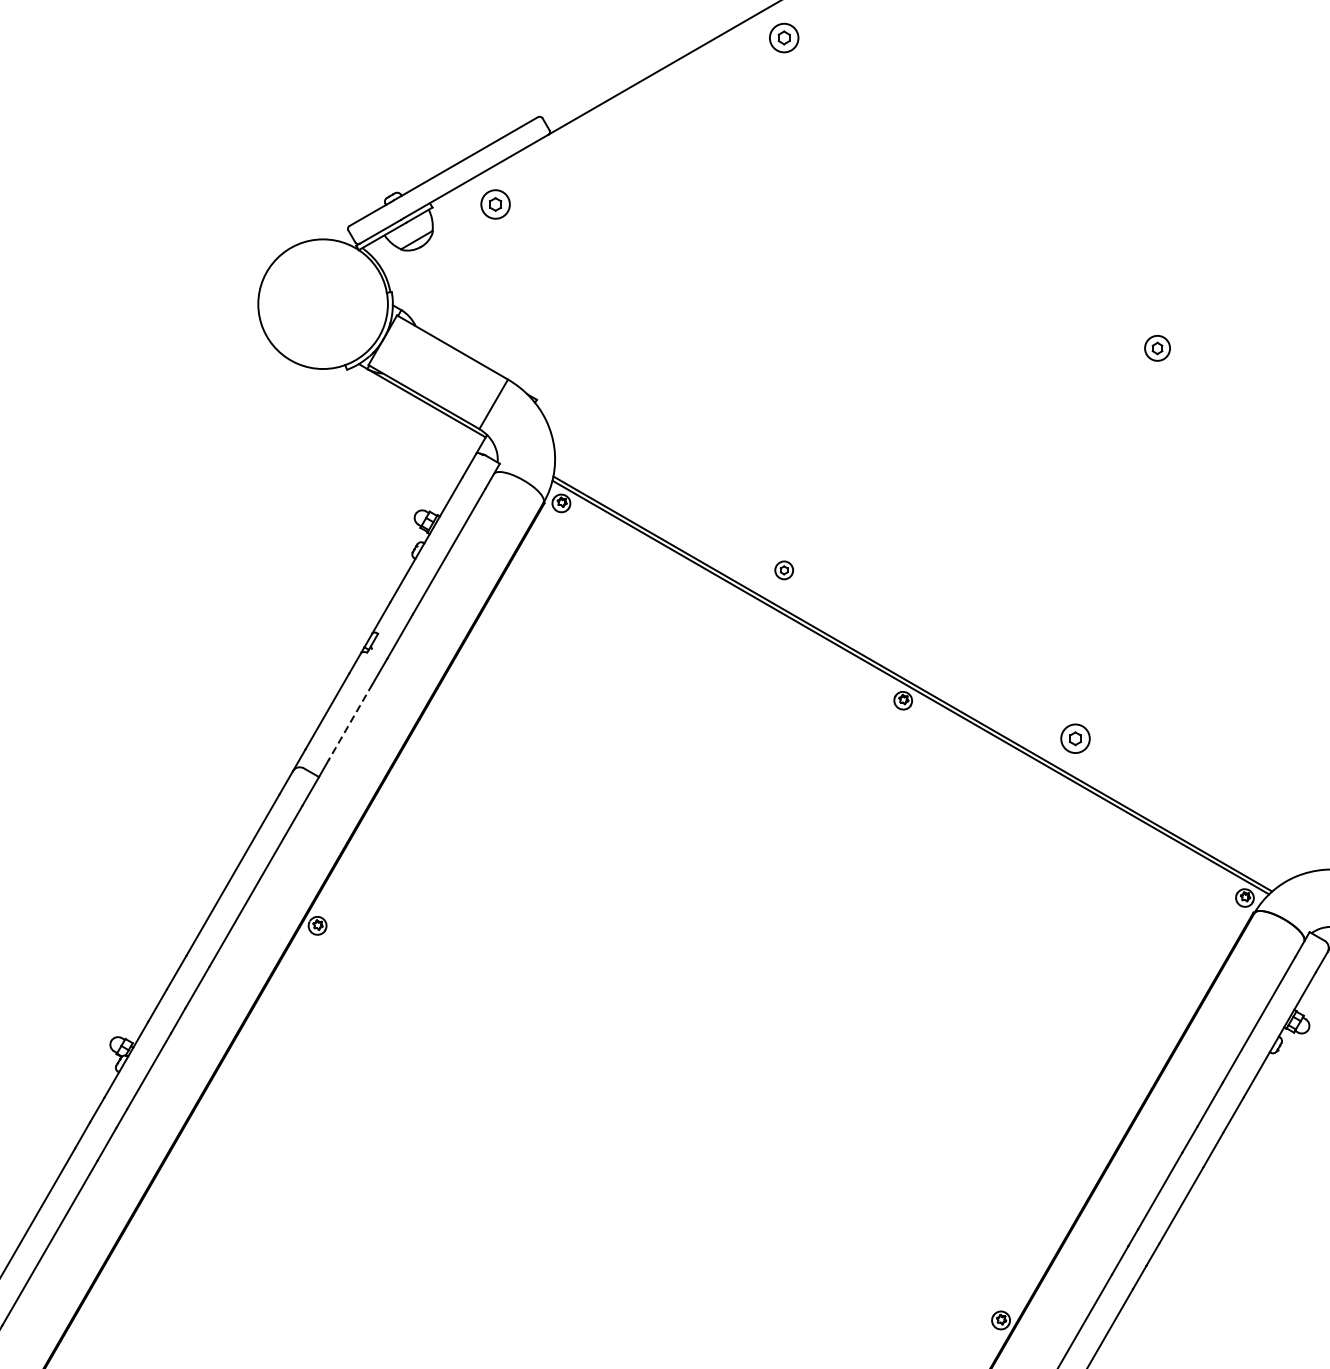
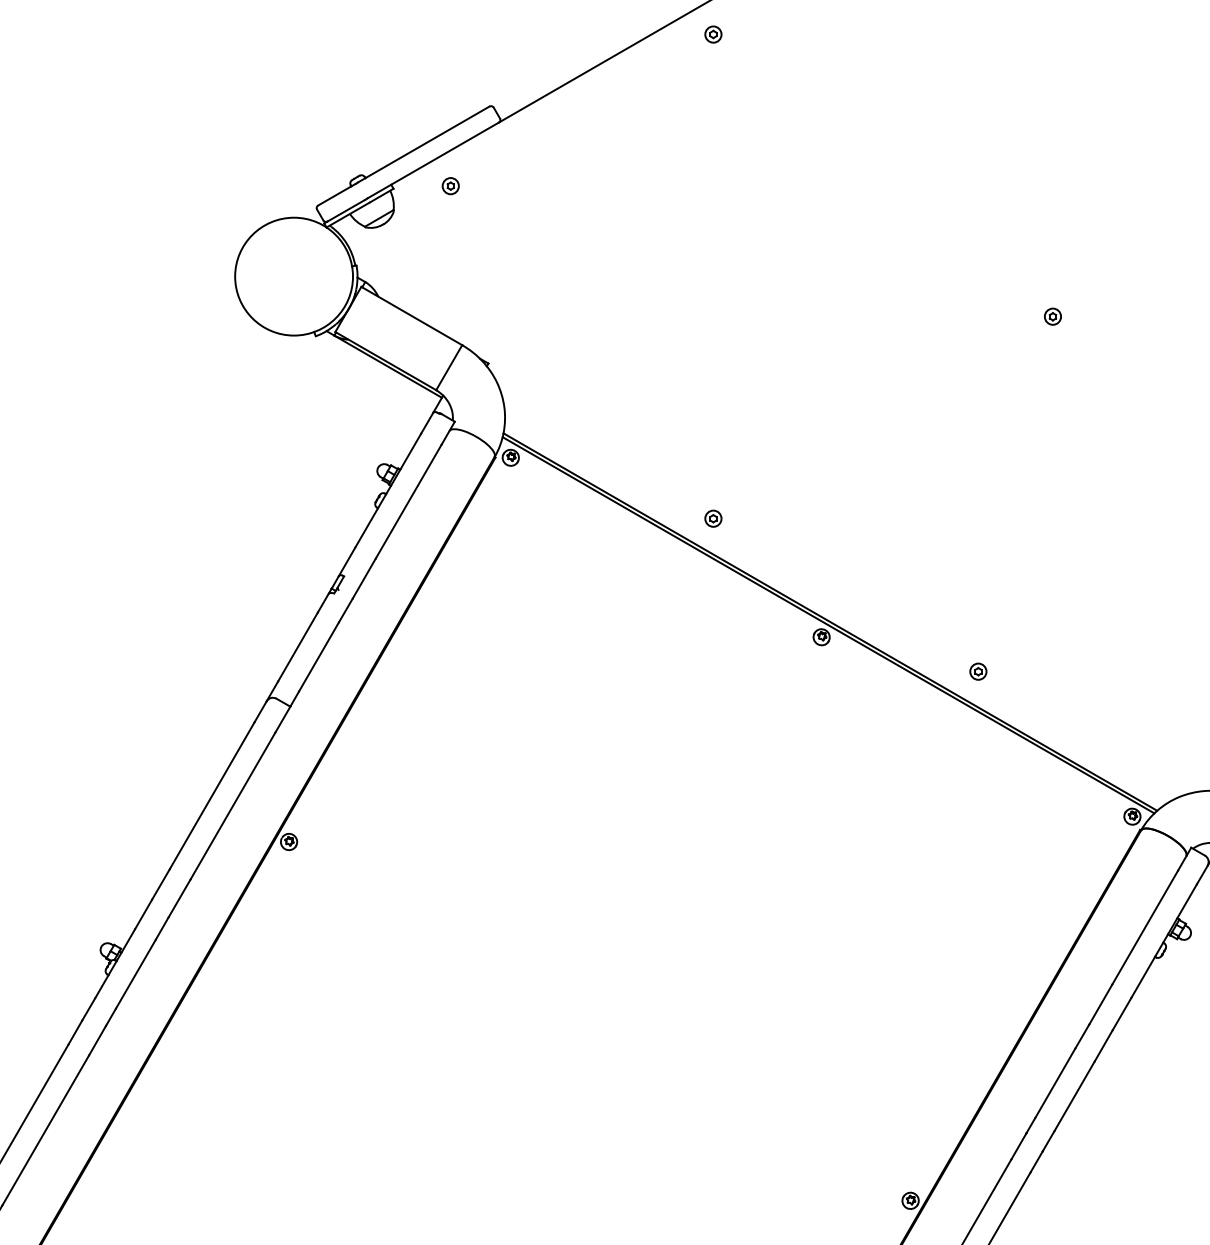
part: (784, 37) -> (713, 34), size x0.62
part: (495, 205) -> (450, 186), size x0.62
part: (1157, 348) -> (1052, 316), size x0.71
line: (349, 721) -> (318, 656), dashed -> solid
part: (1075, 738) -> (978, 671), size x0.62

